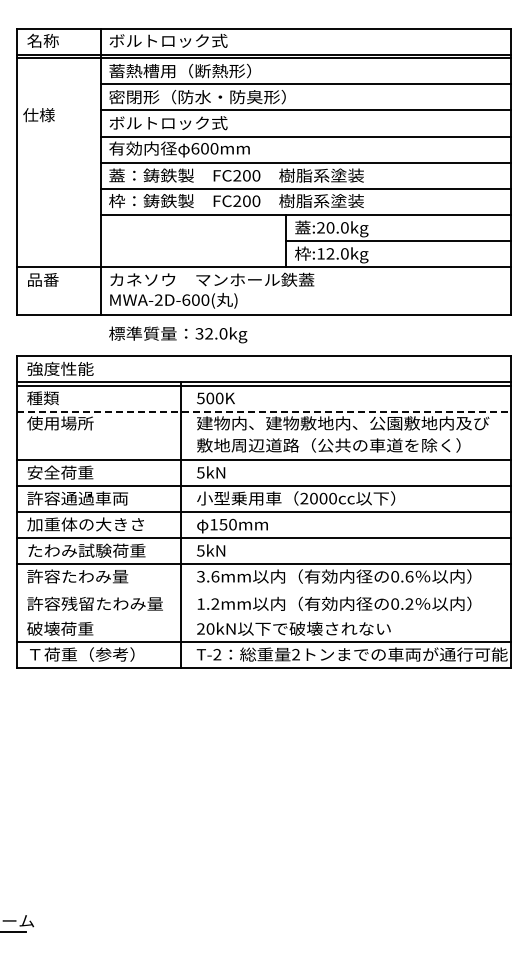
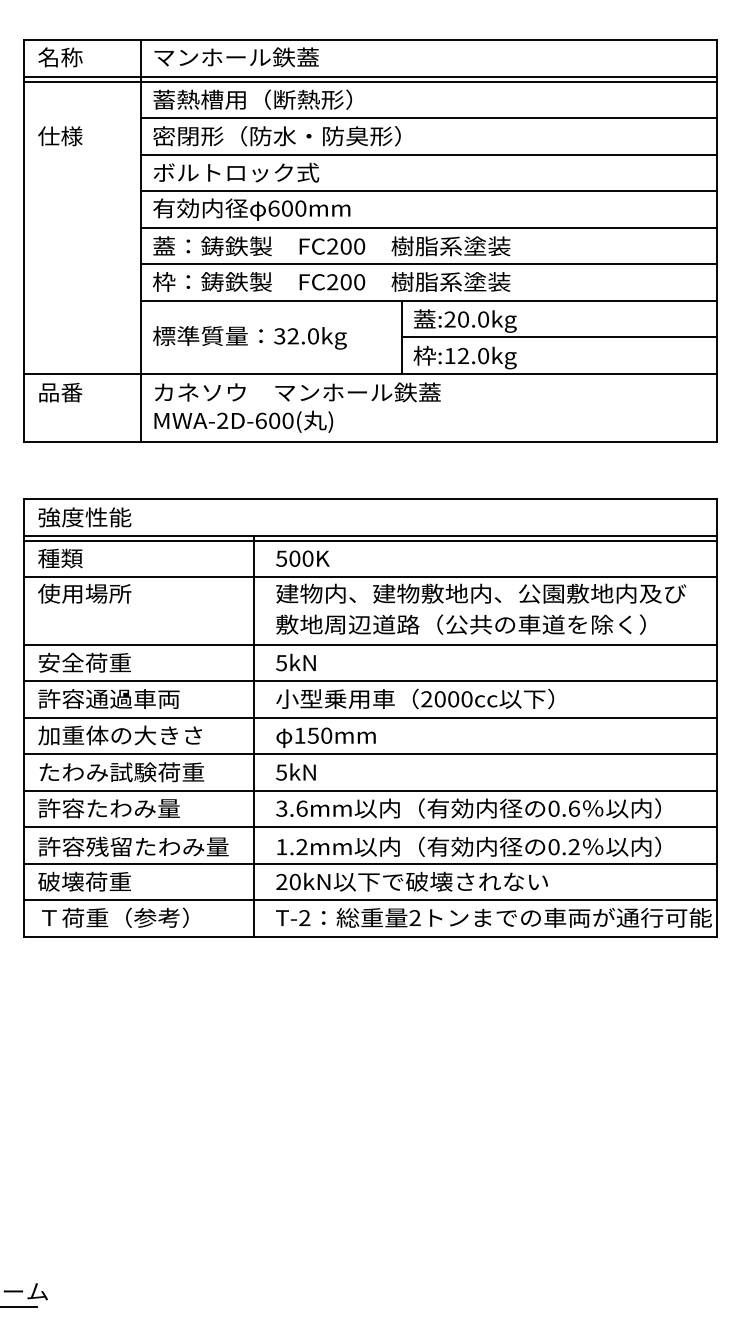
text: (168, 40) -> (236, 56), ボルトロック式 -> マンホール鉄蓋
text: (38, 115) -> (59, 136), moved
text: (178, 334) -> (250, 337), moved
line: (264, 411) -> (370, 577), dashed -> solid
line: (263, 590) -> (369, 828), added
line: (263, 616) -> (369, 864), added

